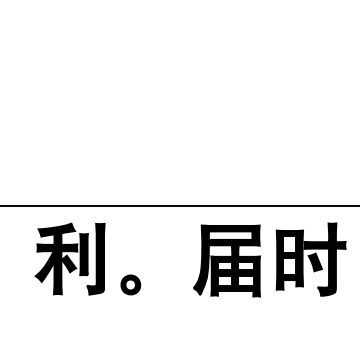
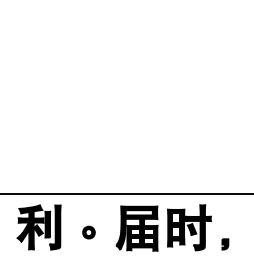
part: (130, 284) -> (88, 232), moved

